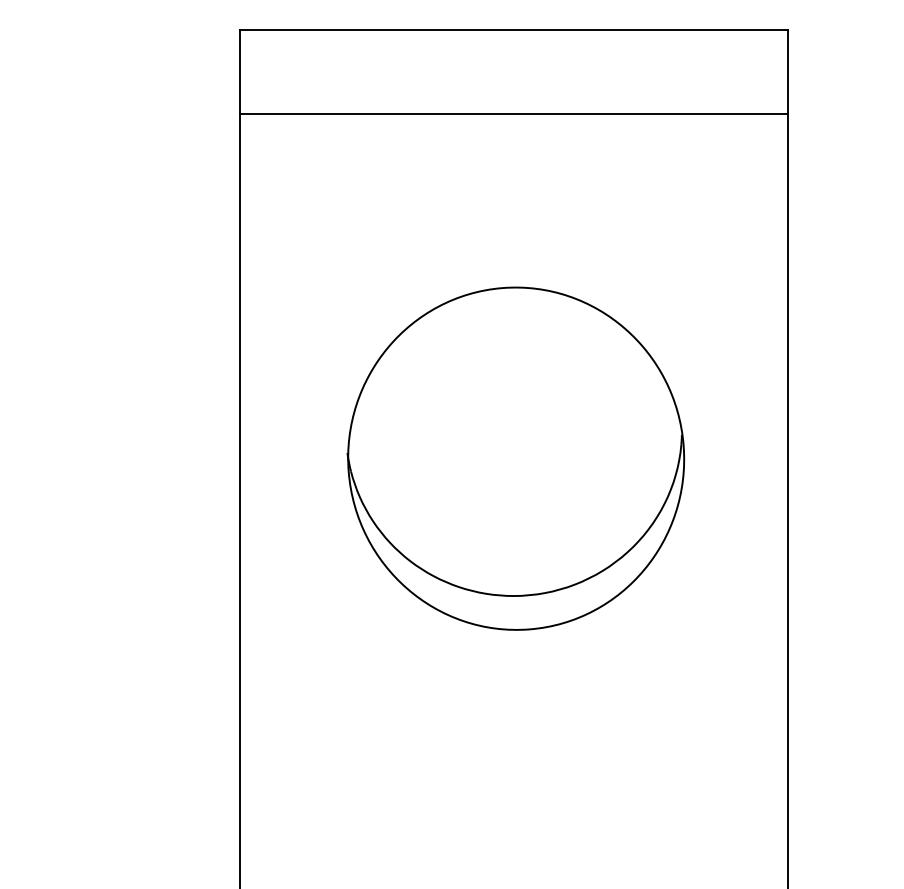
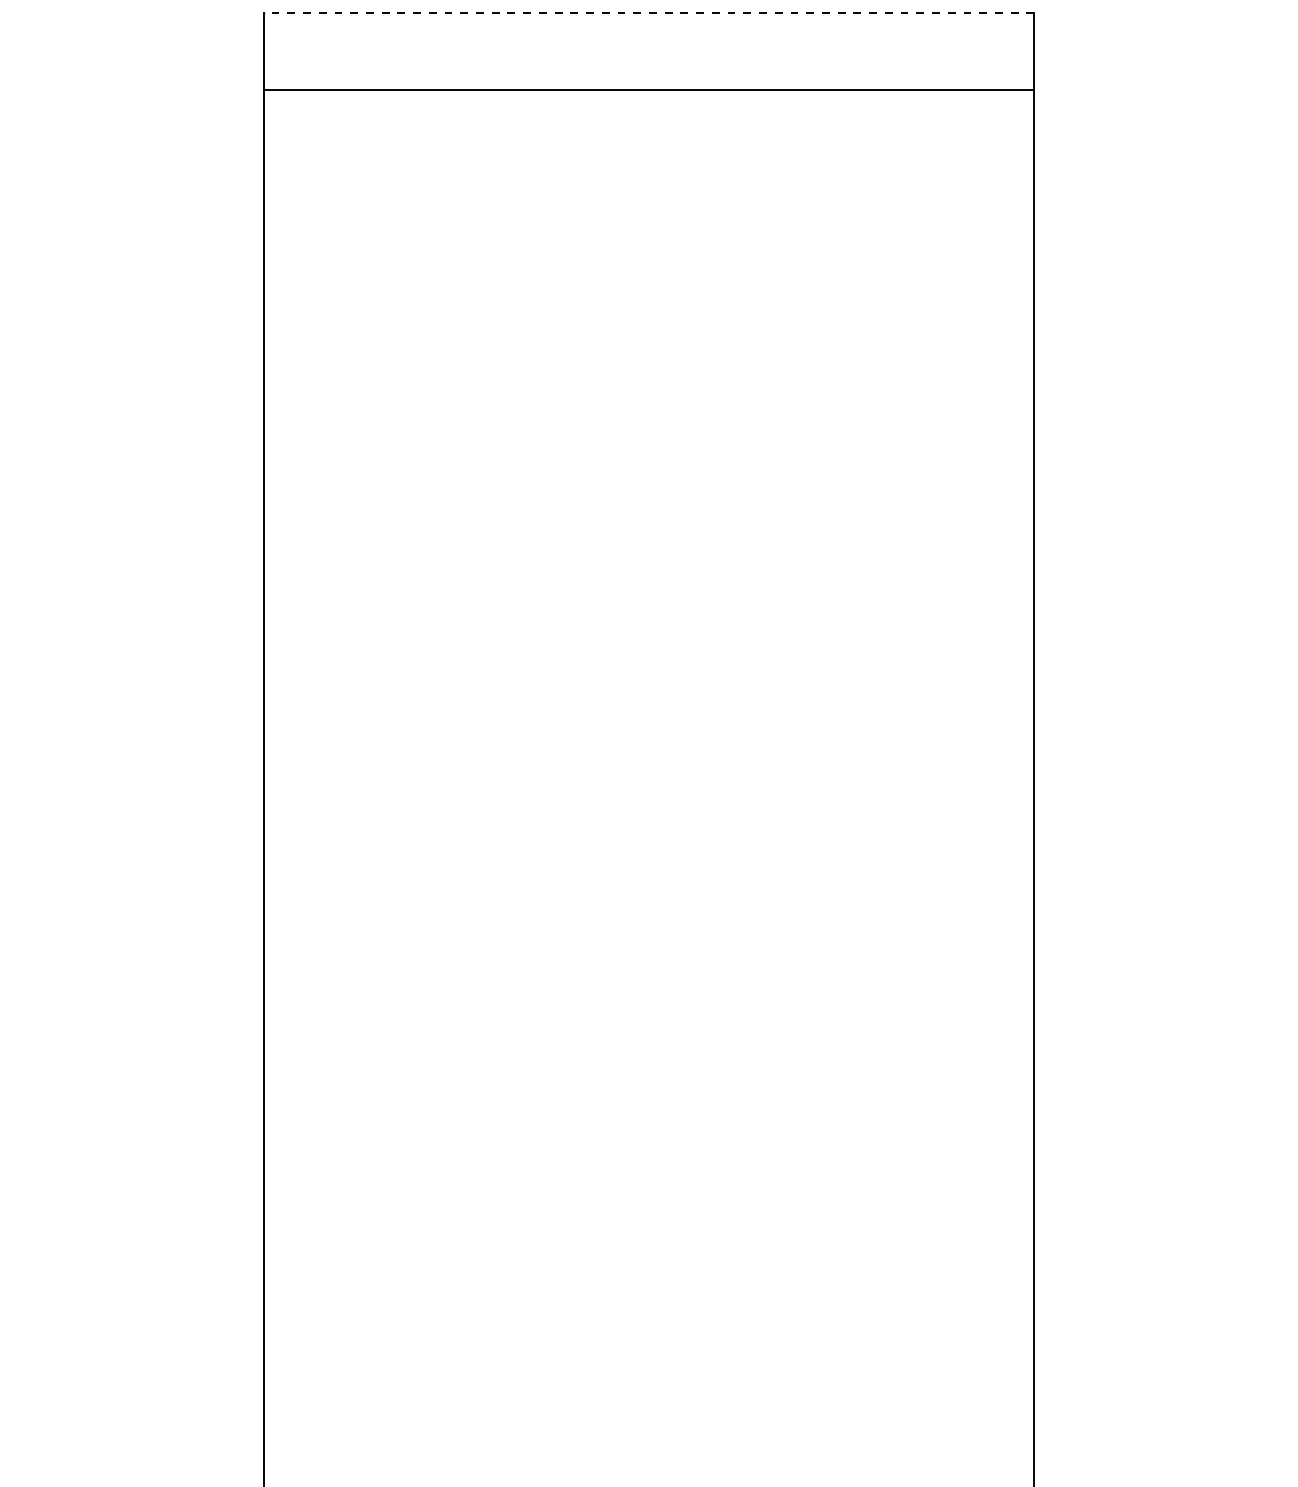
line: (513, 29) -> (648, 13), solid -> dashed
line: (513, 113) -> (648, 90), moved
part: (515, 458) -> (651, 615), removed

